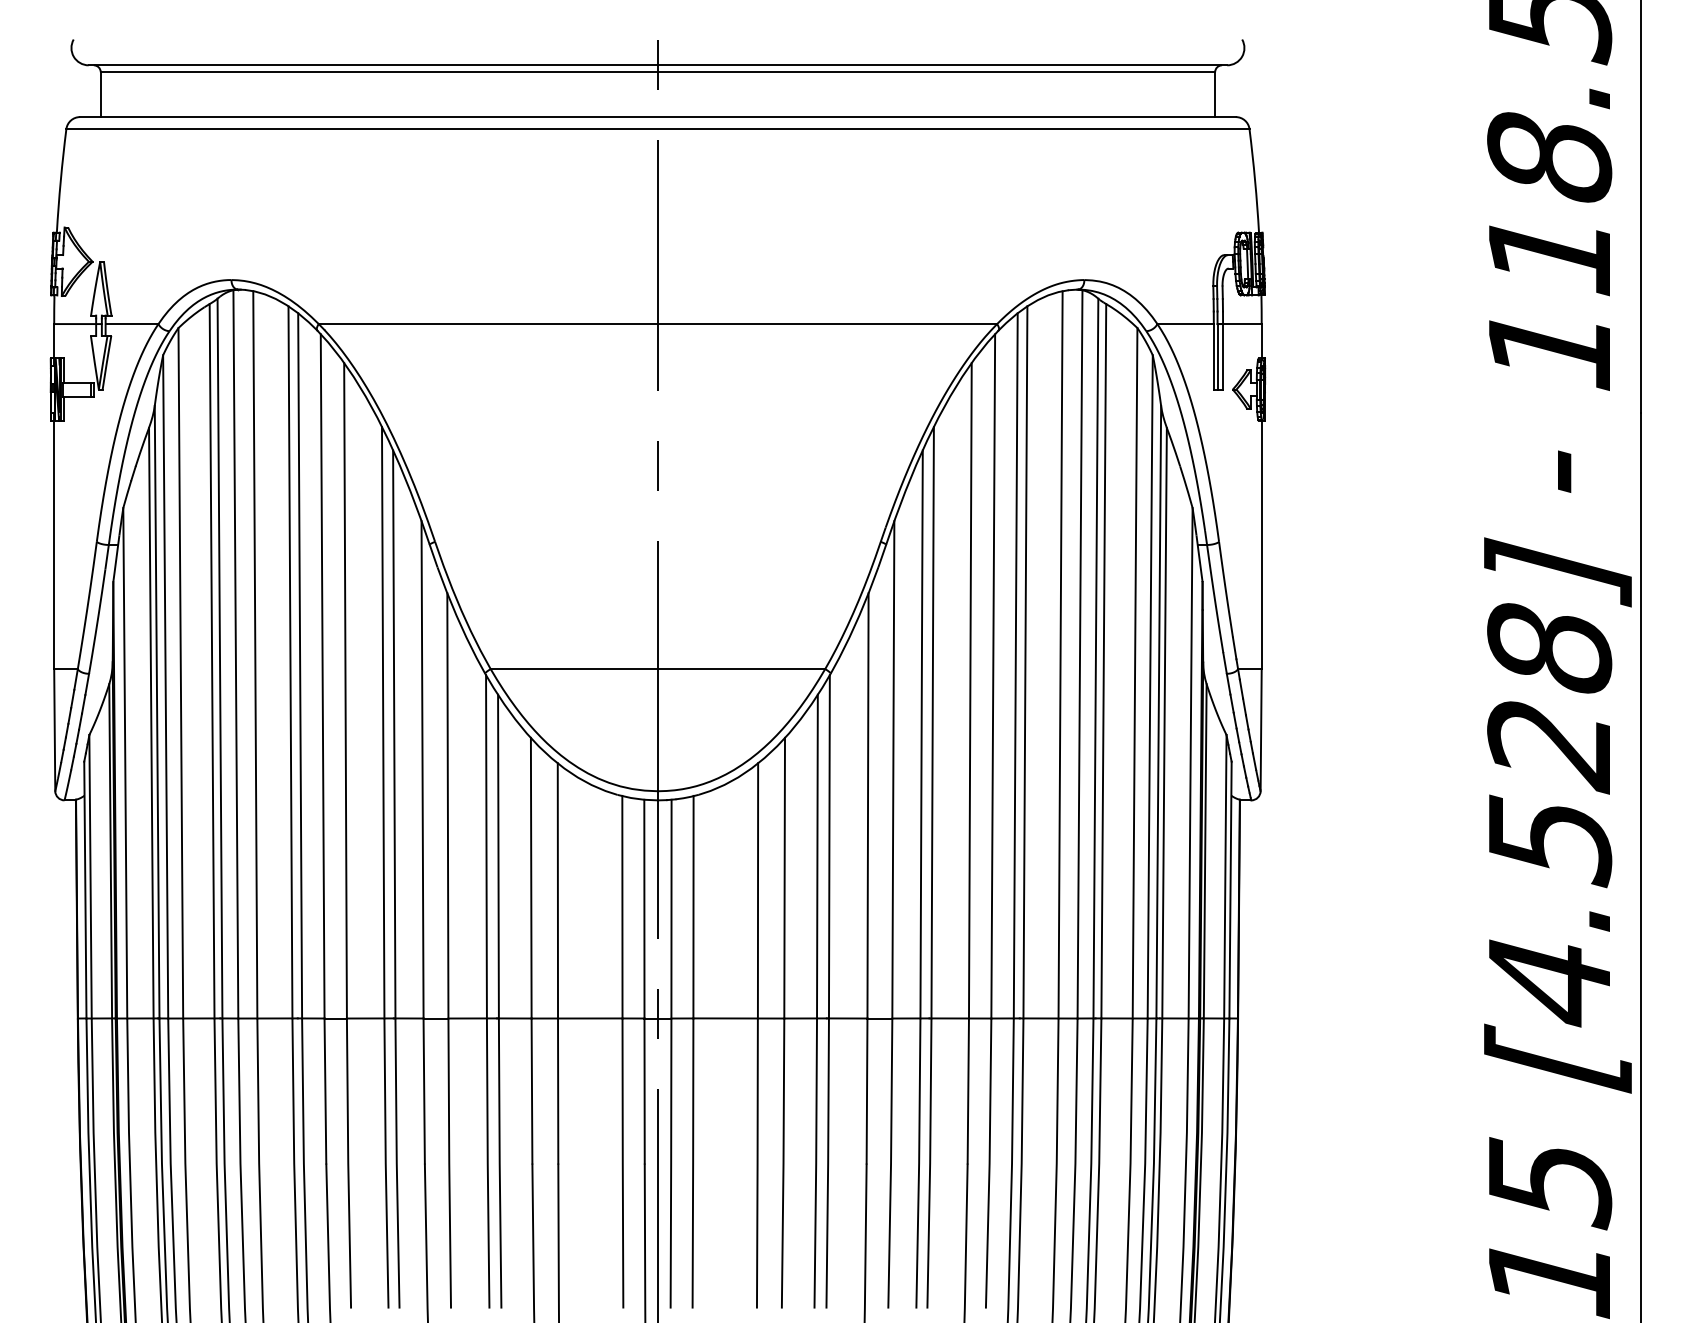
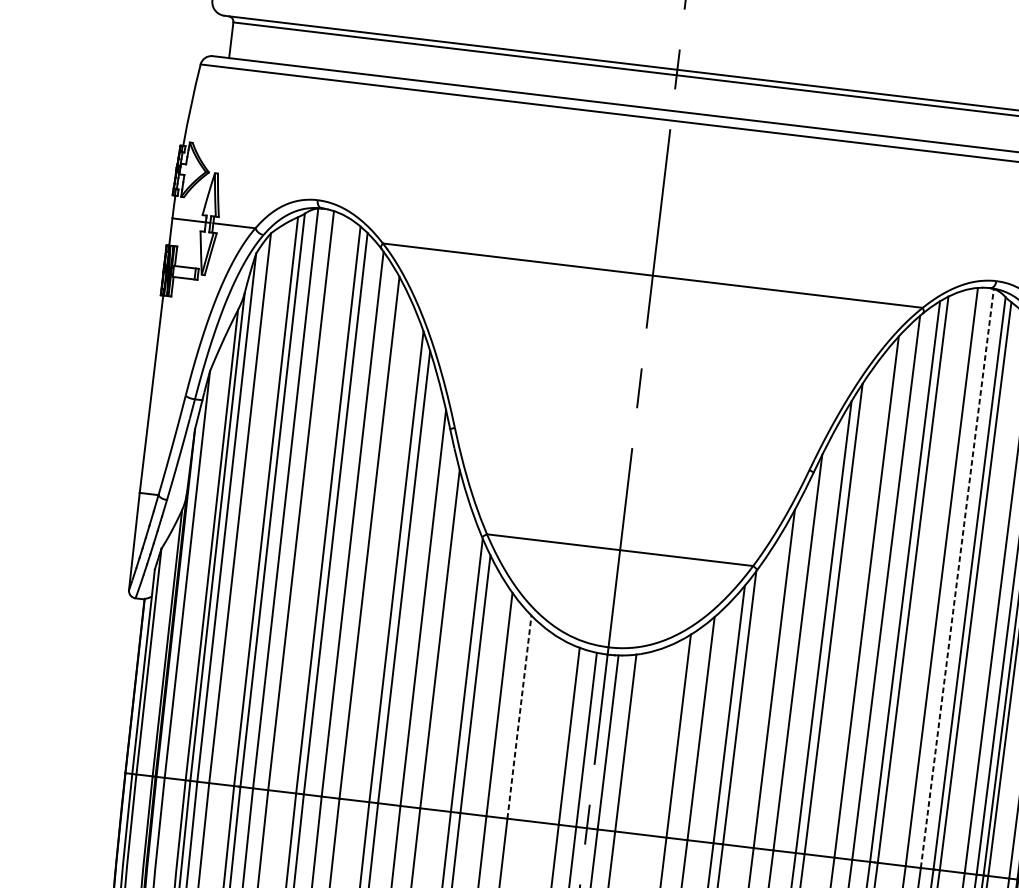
line: (1080, 653) -> (957, 577), solid -> dashed
line: (557, 890) -> (519, 716), solid -> dashed

